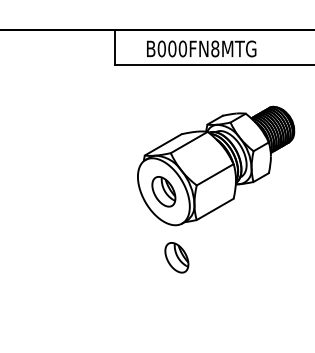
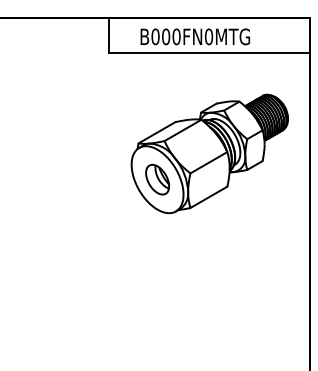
text: (214, 48) -> (208, 36), B000FN8MTG -> B000FN0MTG
part: (176, 257) -> (170, 245), removed

